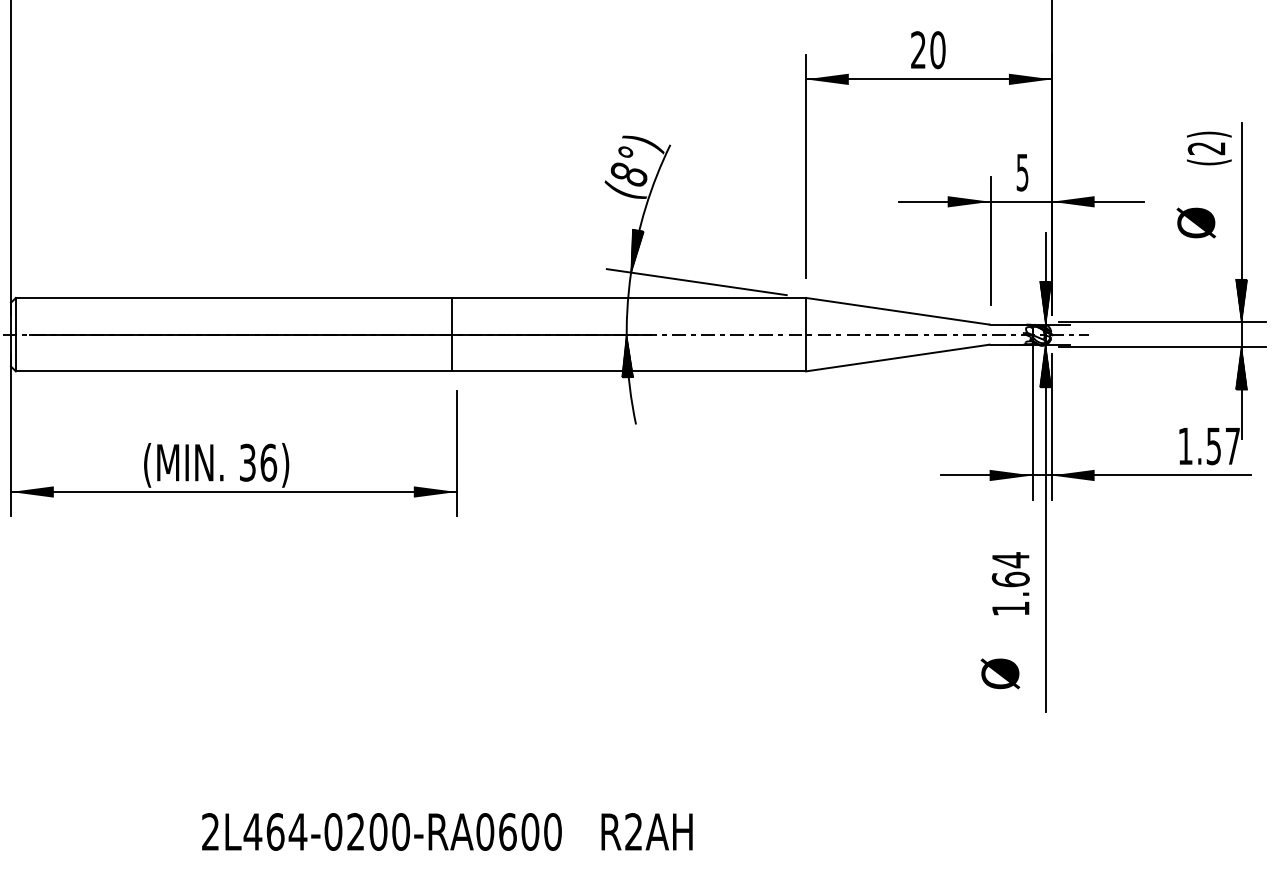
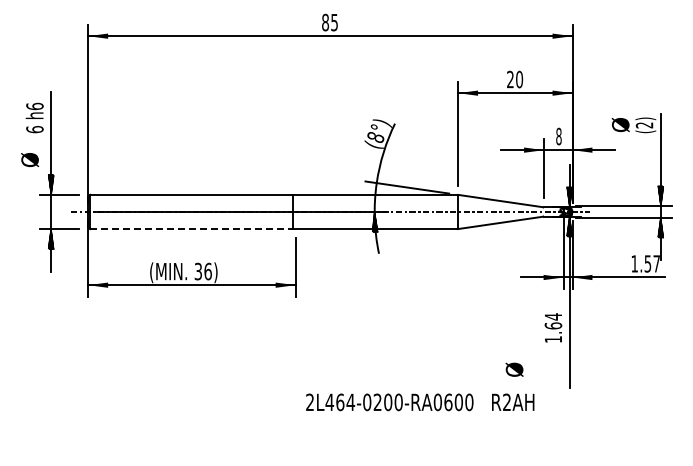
text: (1021, 172) -> (558, 136), 5 -> 8
text: (1195, 224) -> (620, 125), moved
hatch: (637, 251) -> (379, 173), removed
line: (235, 372) -> (192, 229), solid -> dashed
text: (1000, 673) -> (514, 369), moved
text: (447, 832) -> (420, 402), moved

